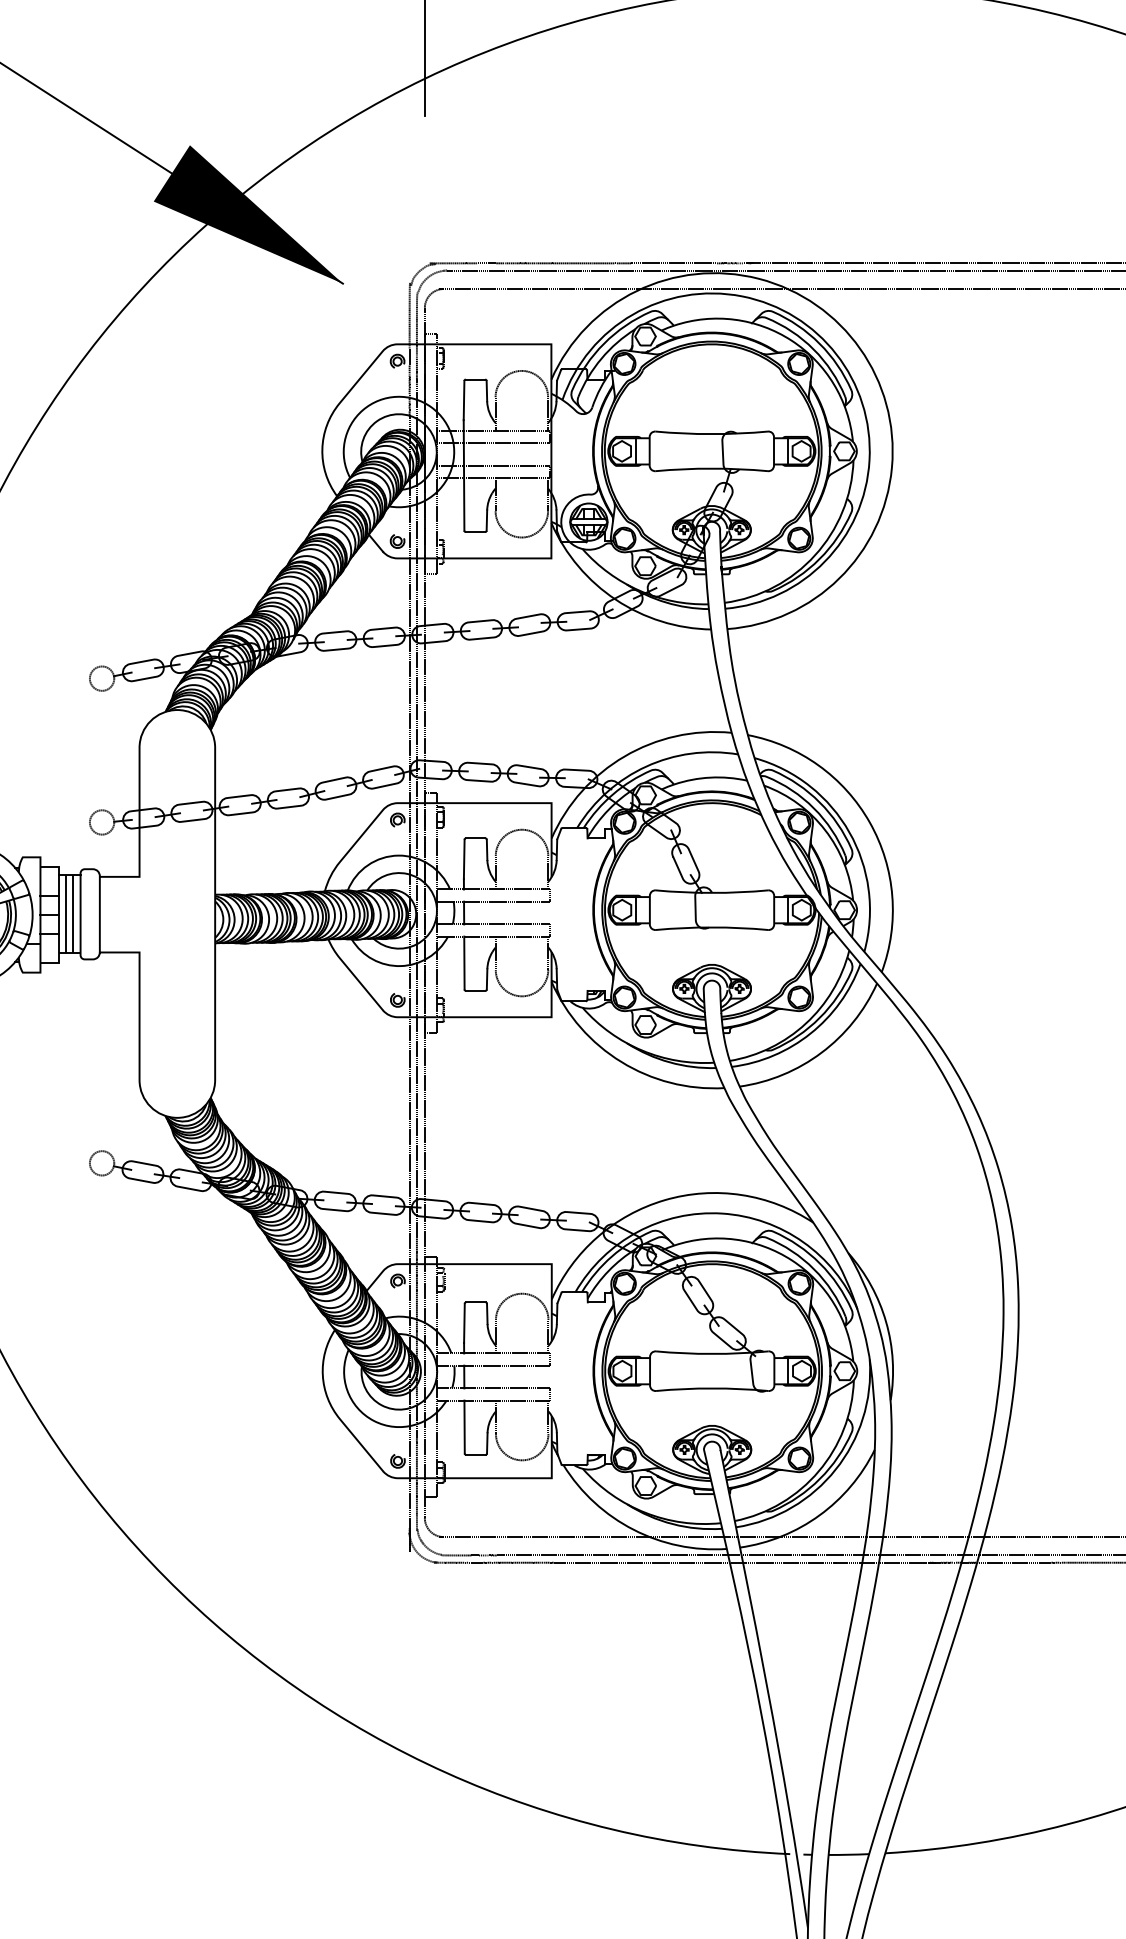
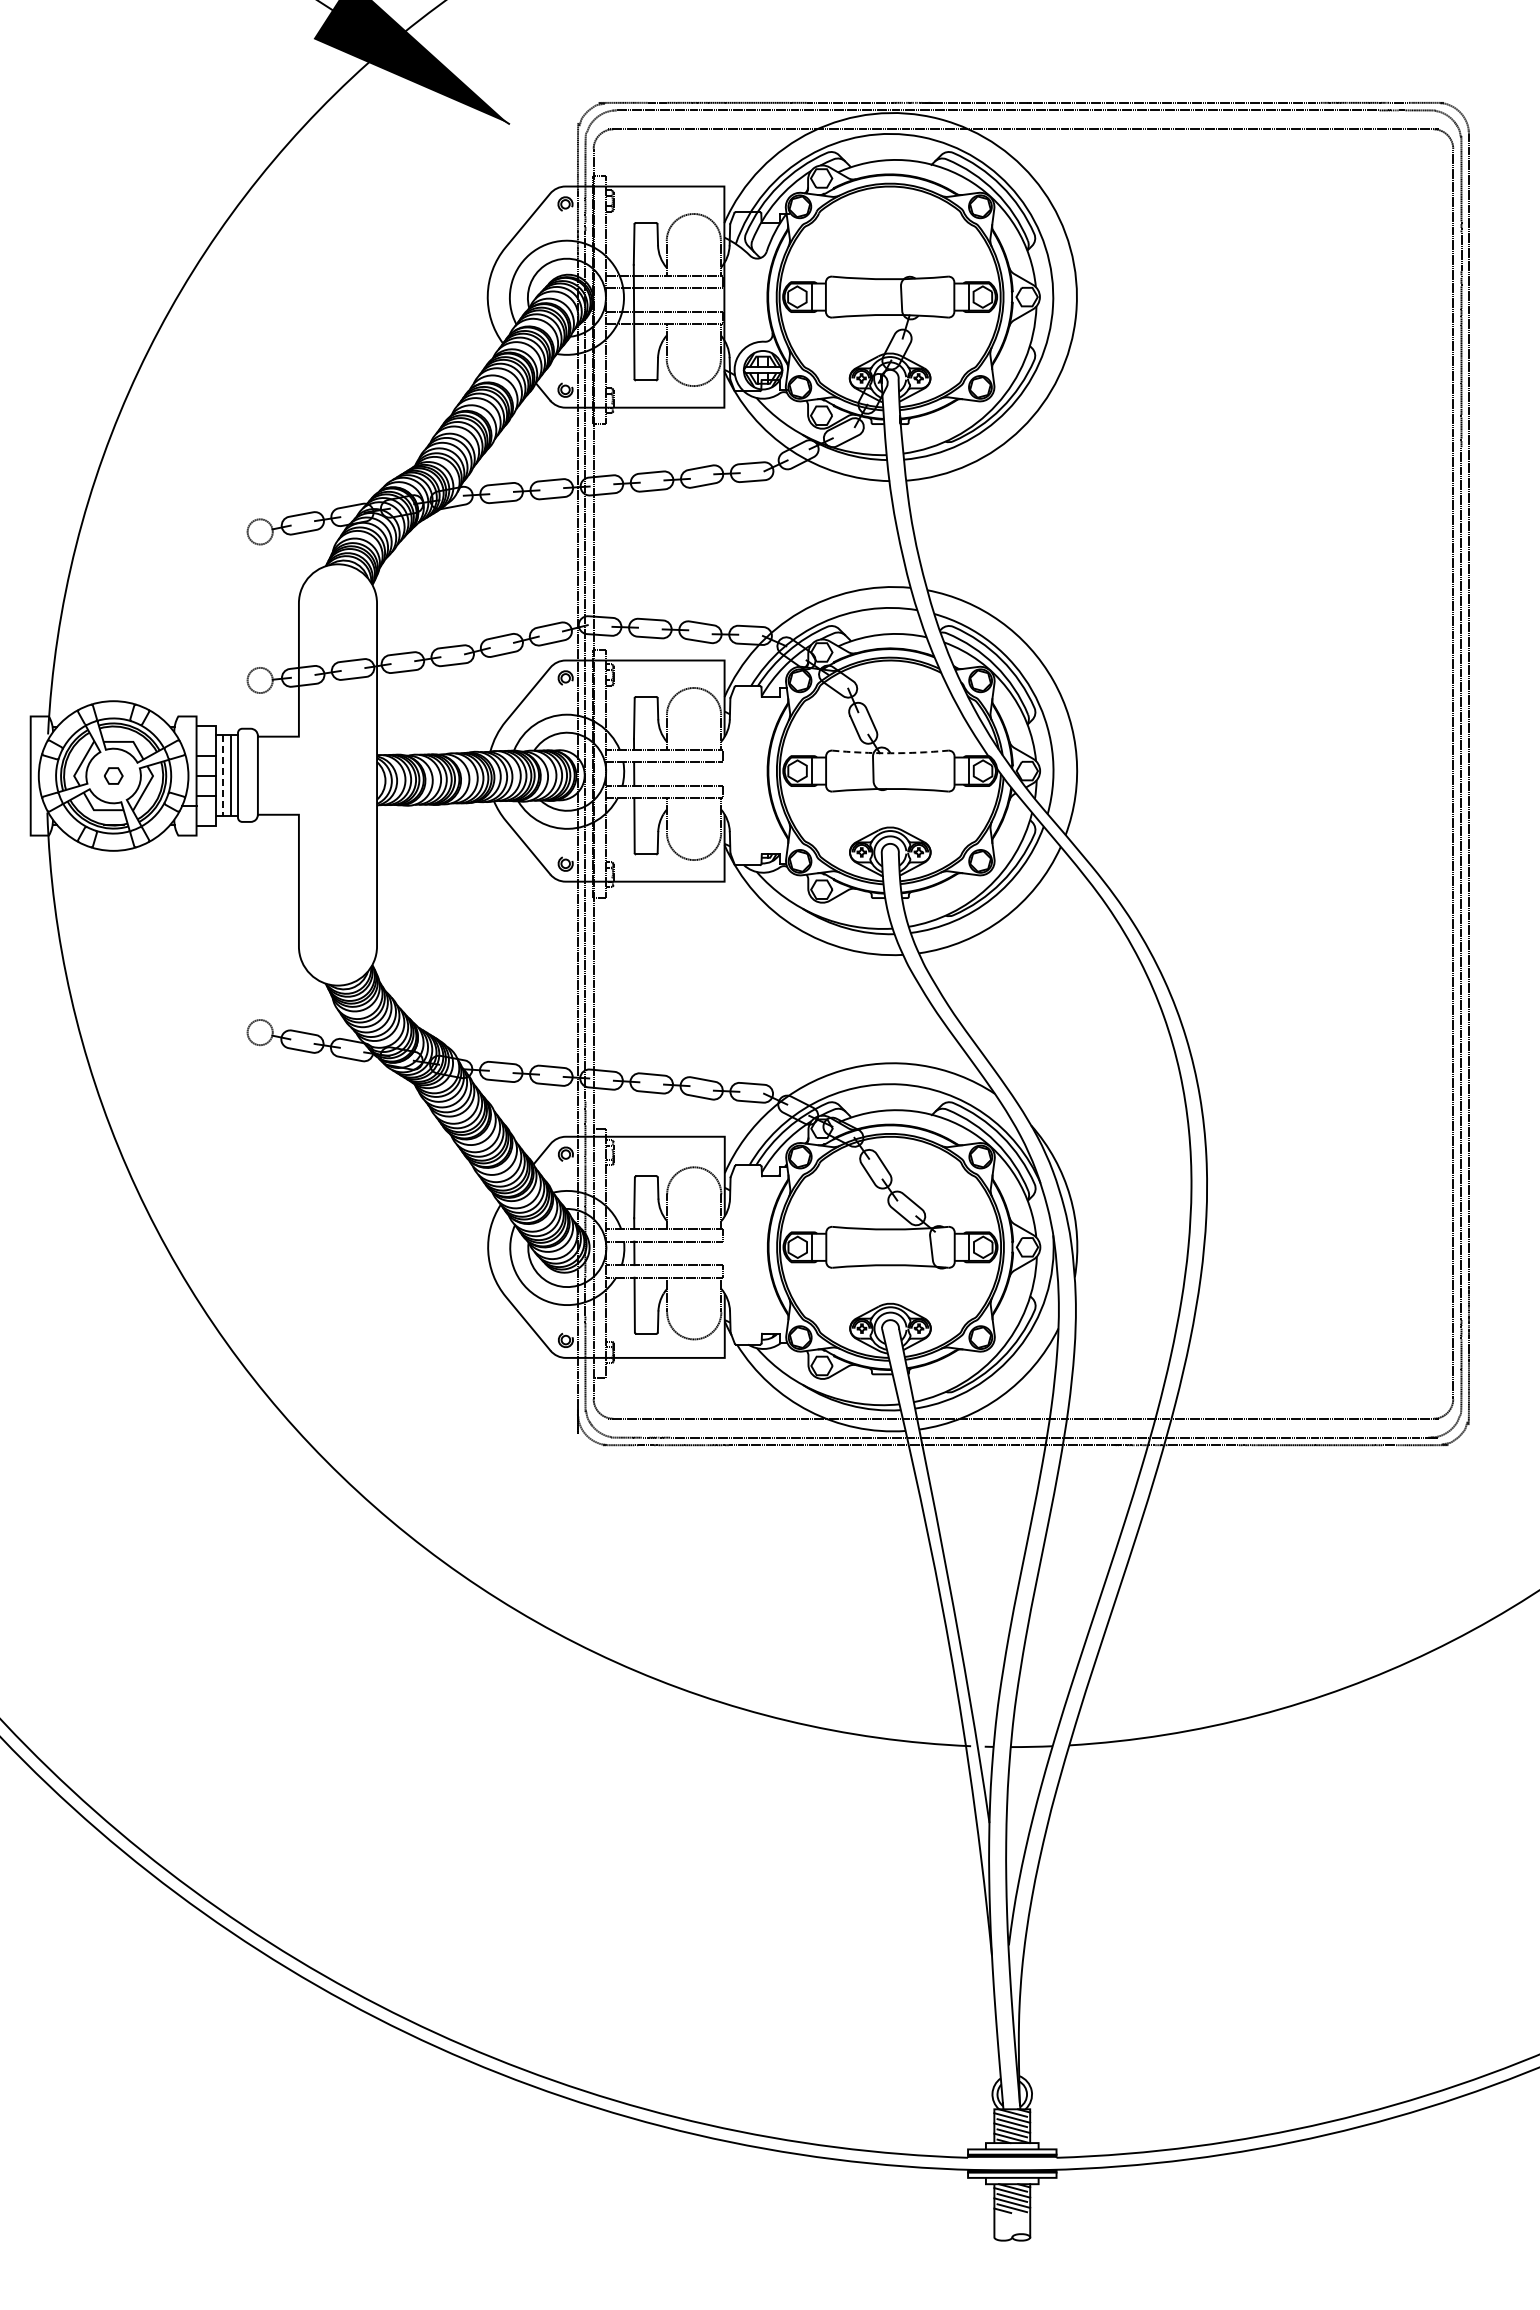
arc: (712, 893) -> (890, 753), solid -> dashed
line: (66, 914) -> (223, 775), solid -> dashed

